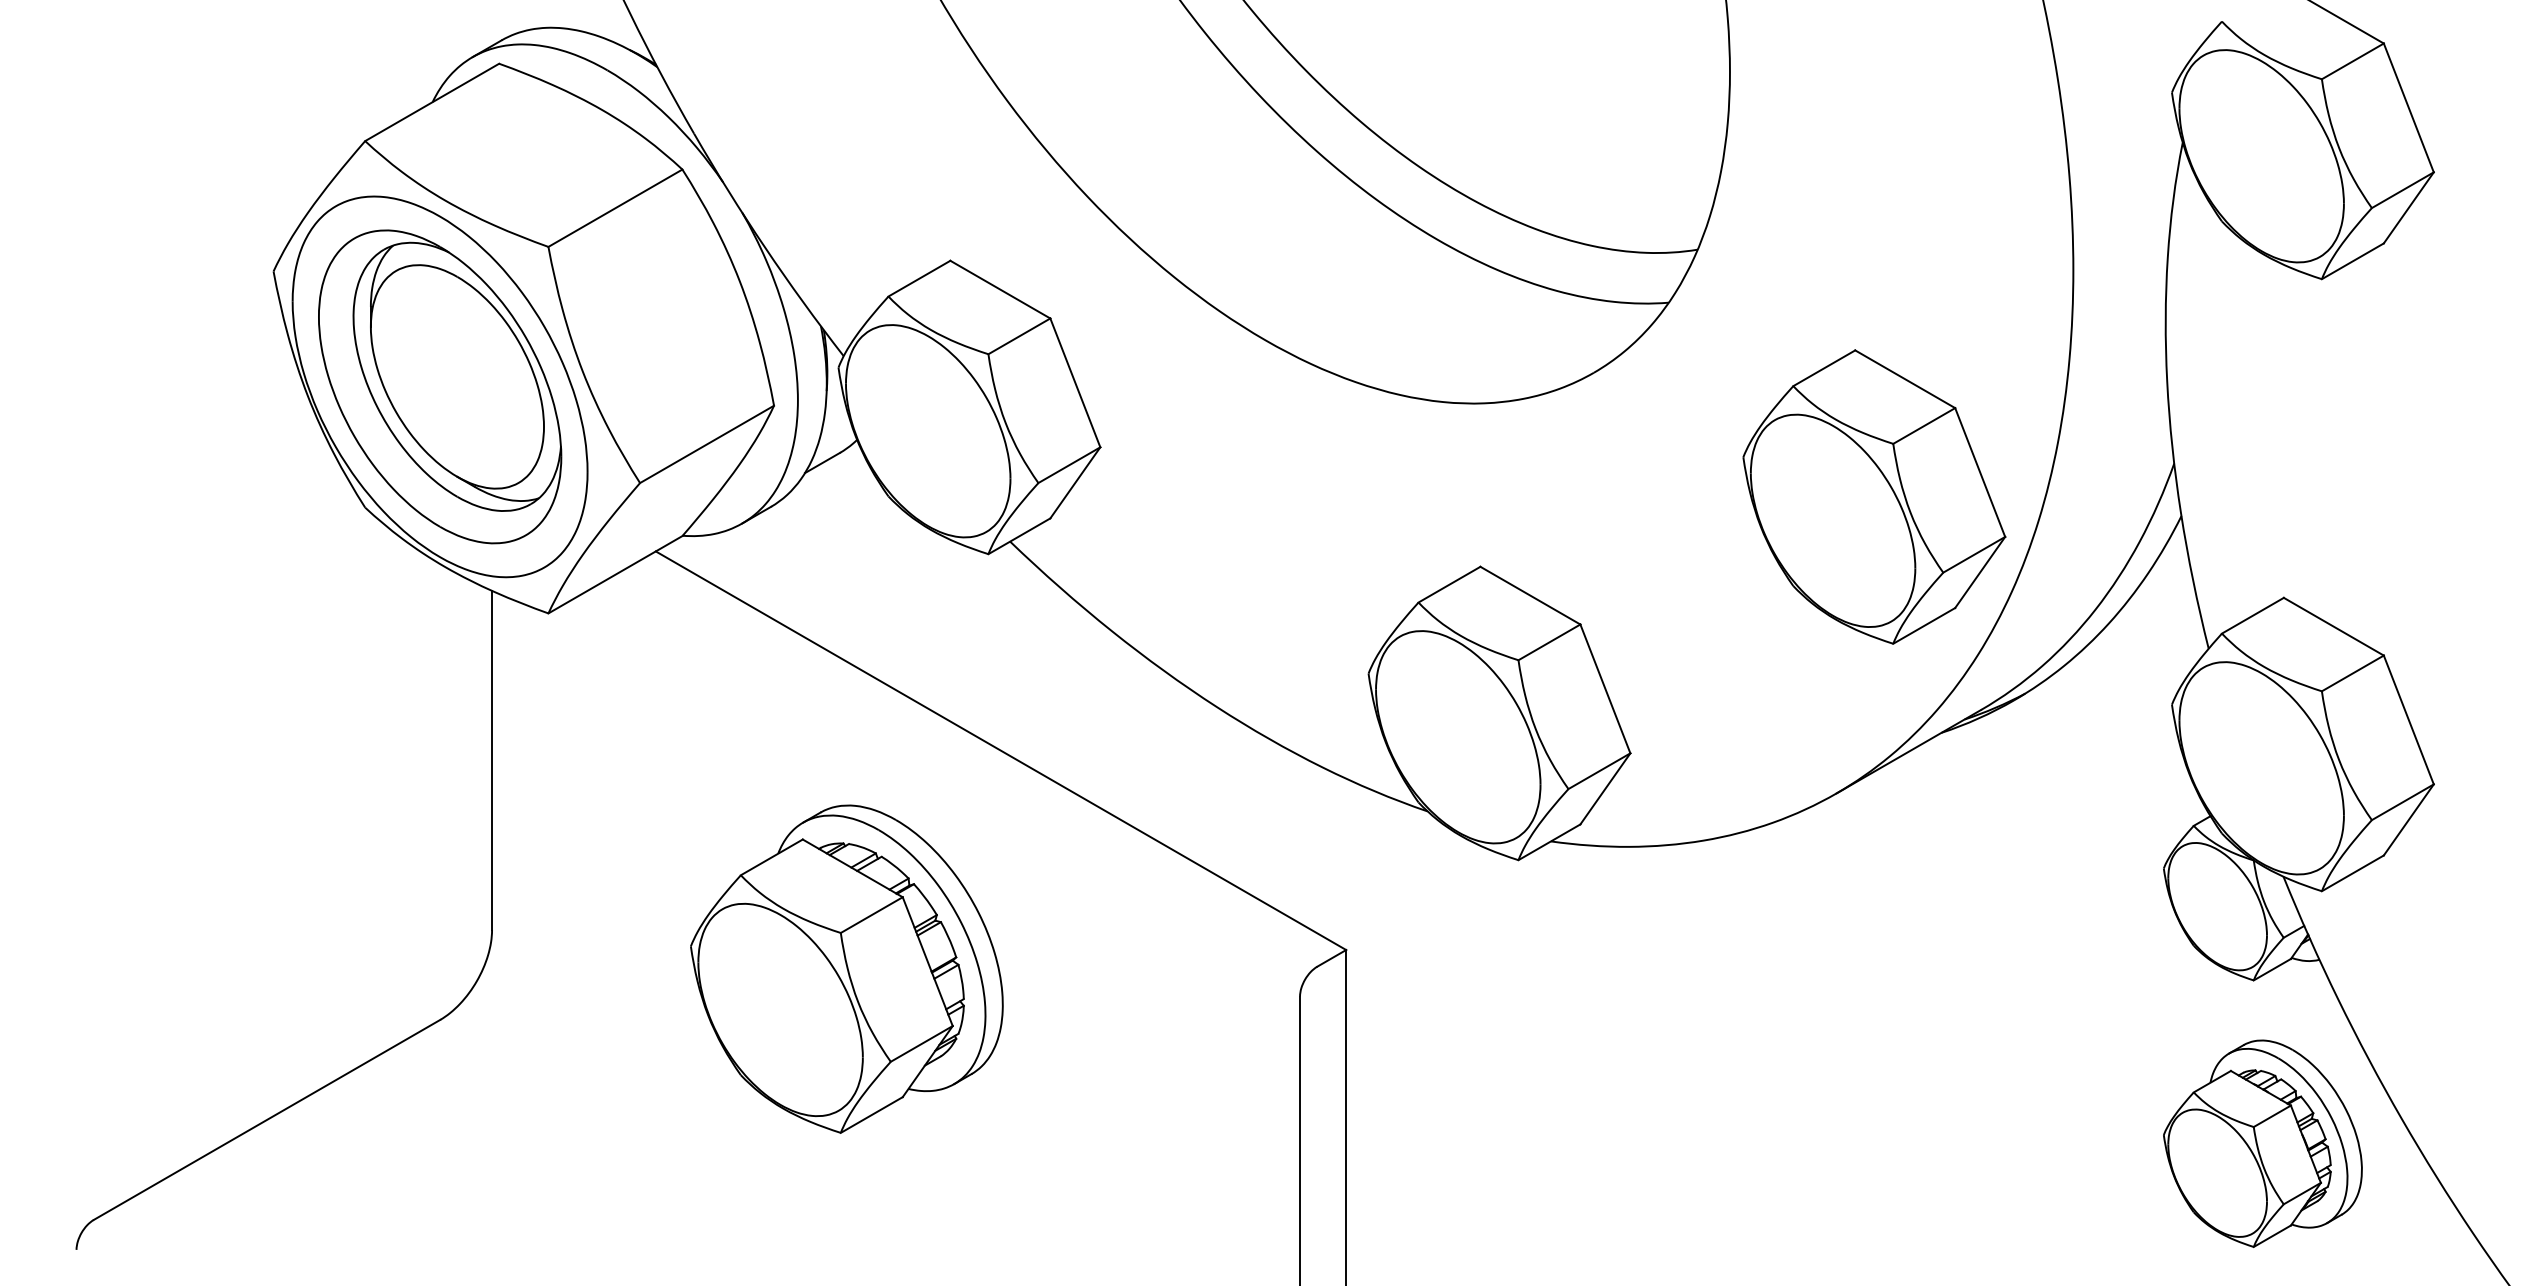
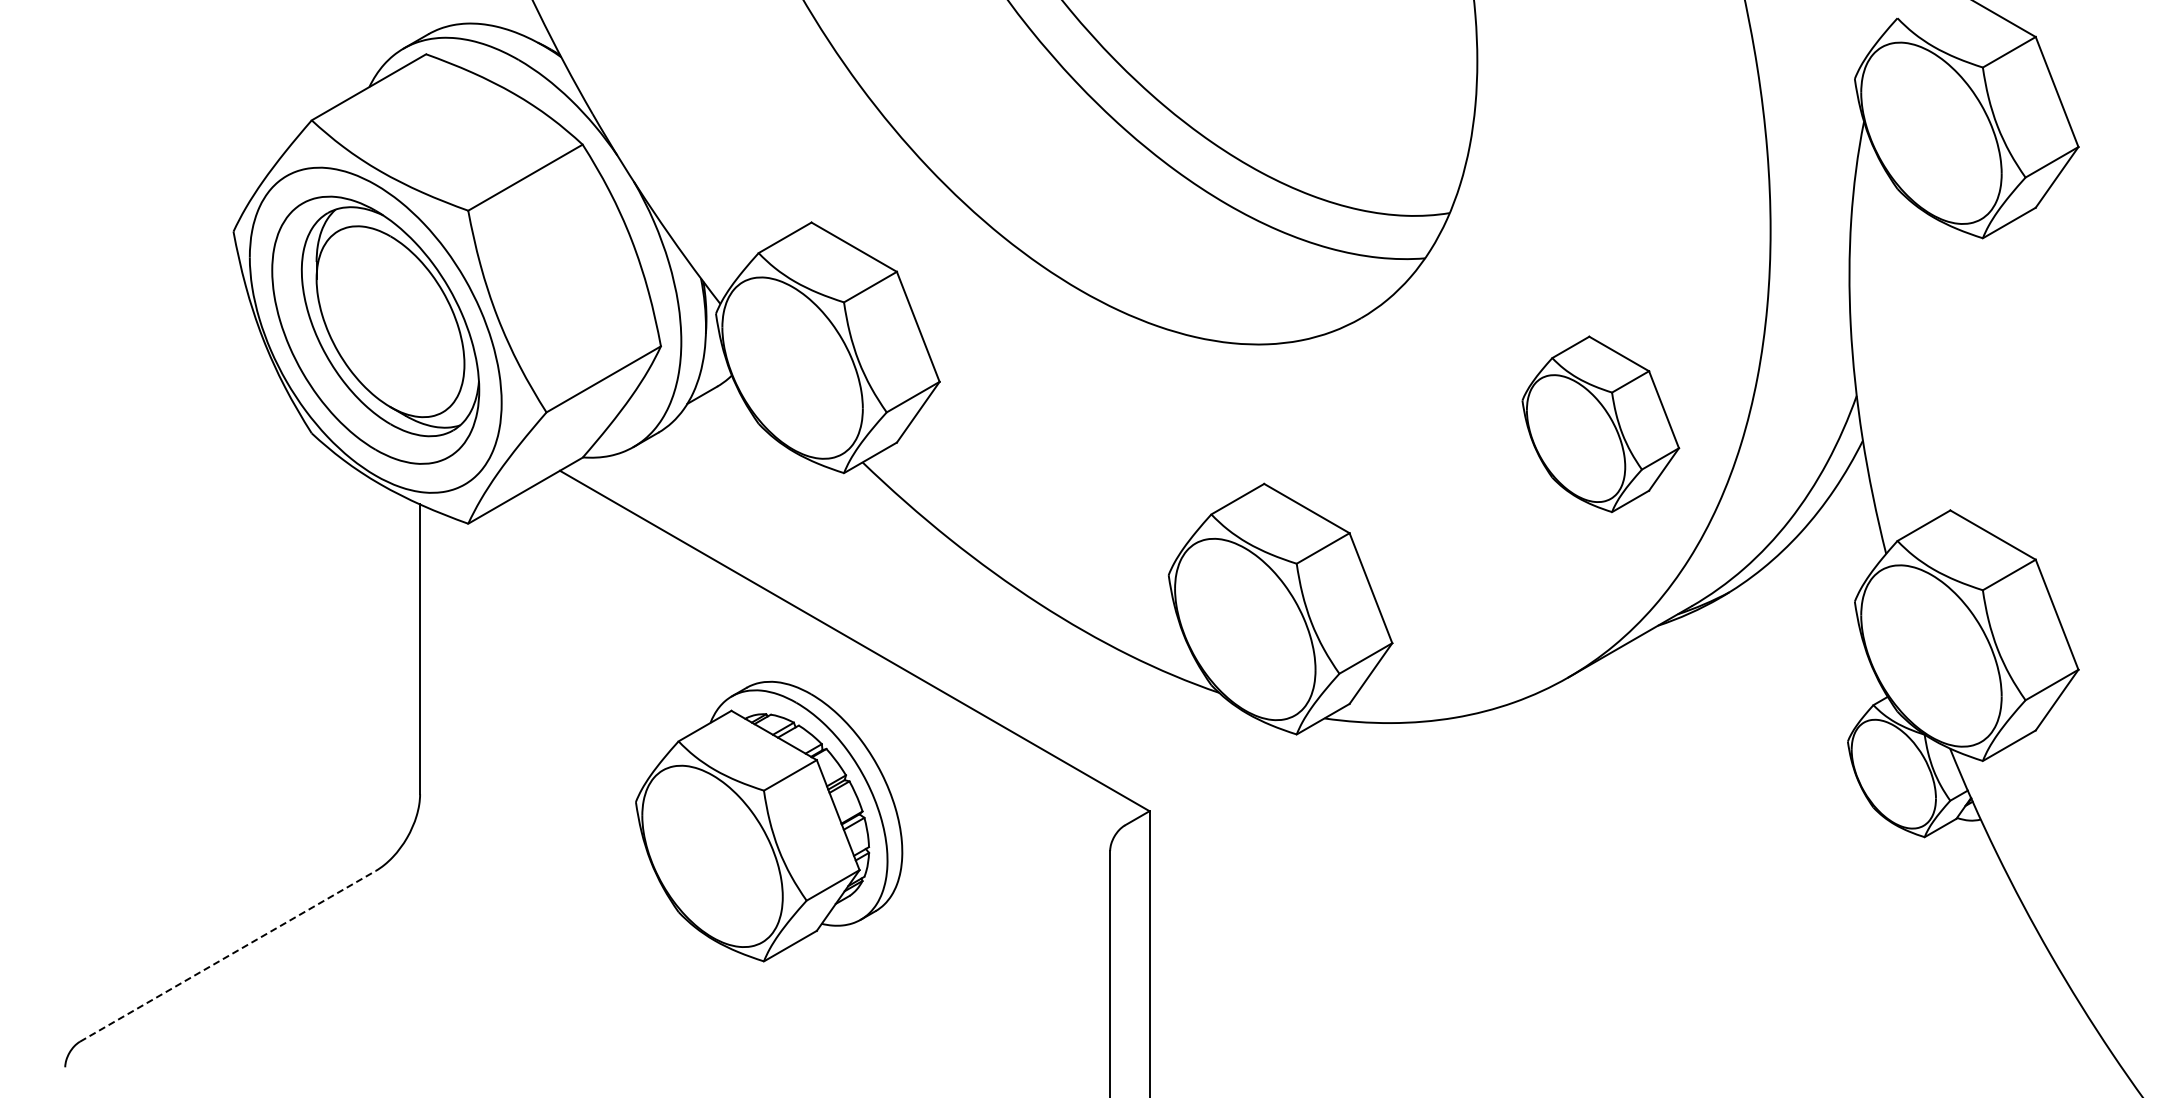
part: (1874, 497) -> (1600, 424), size x0.7
part: (847, 969) -> (769, 821), moved
line: (266, 1120) -> (227, 956), solid -> dashed
part: (2262, 1143) -> (1932, 976), removed

